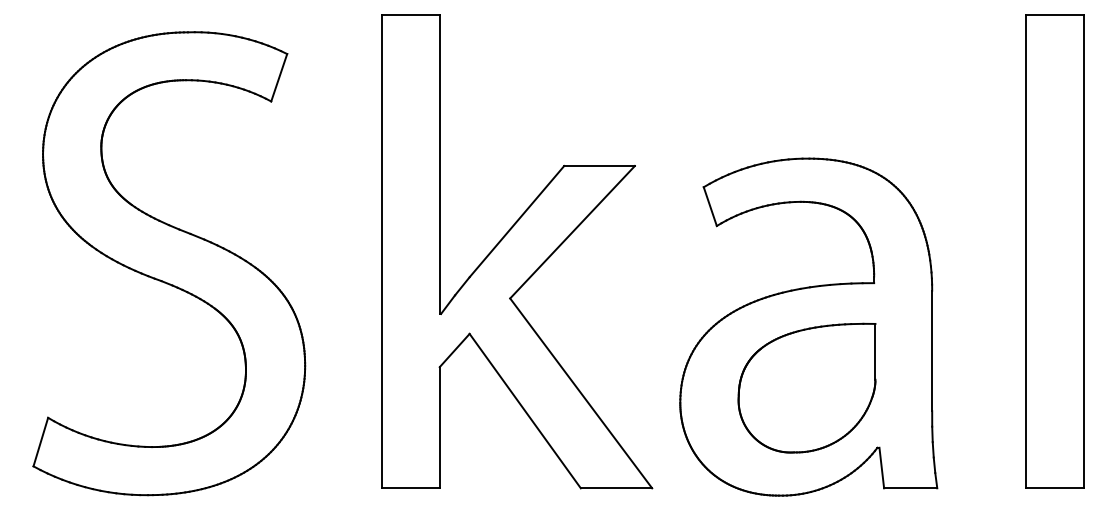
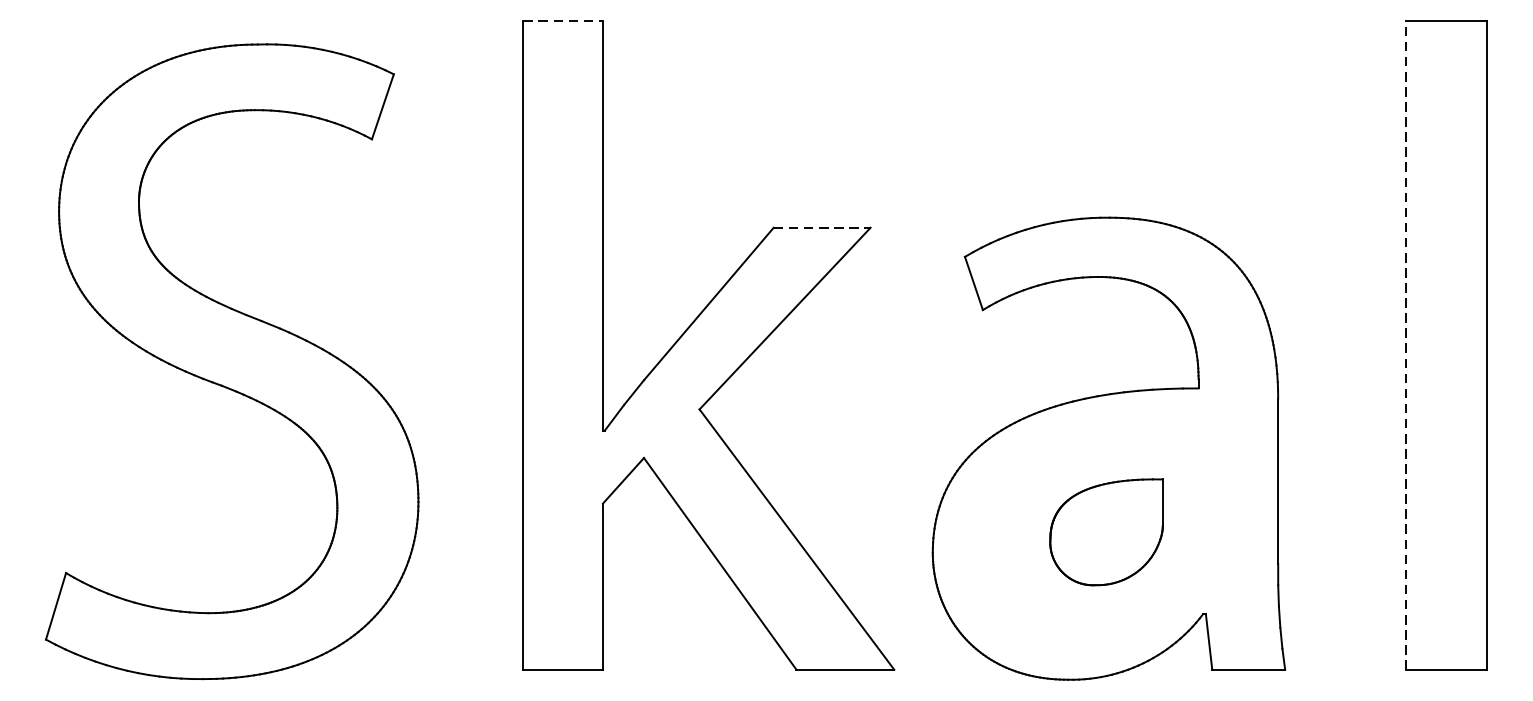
line: (411, 15) -> (564, 21), solid -> dashed
line: (600, 166) -> (823, 228), solid -> dashed
line: (1025, 251) -> (1406, 345), solid -> dashed
part: (806, 387) -> (1105, 531), size x0.6

